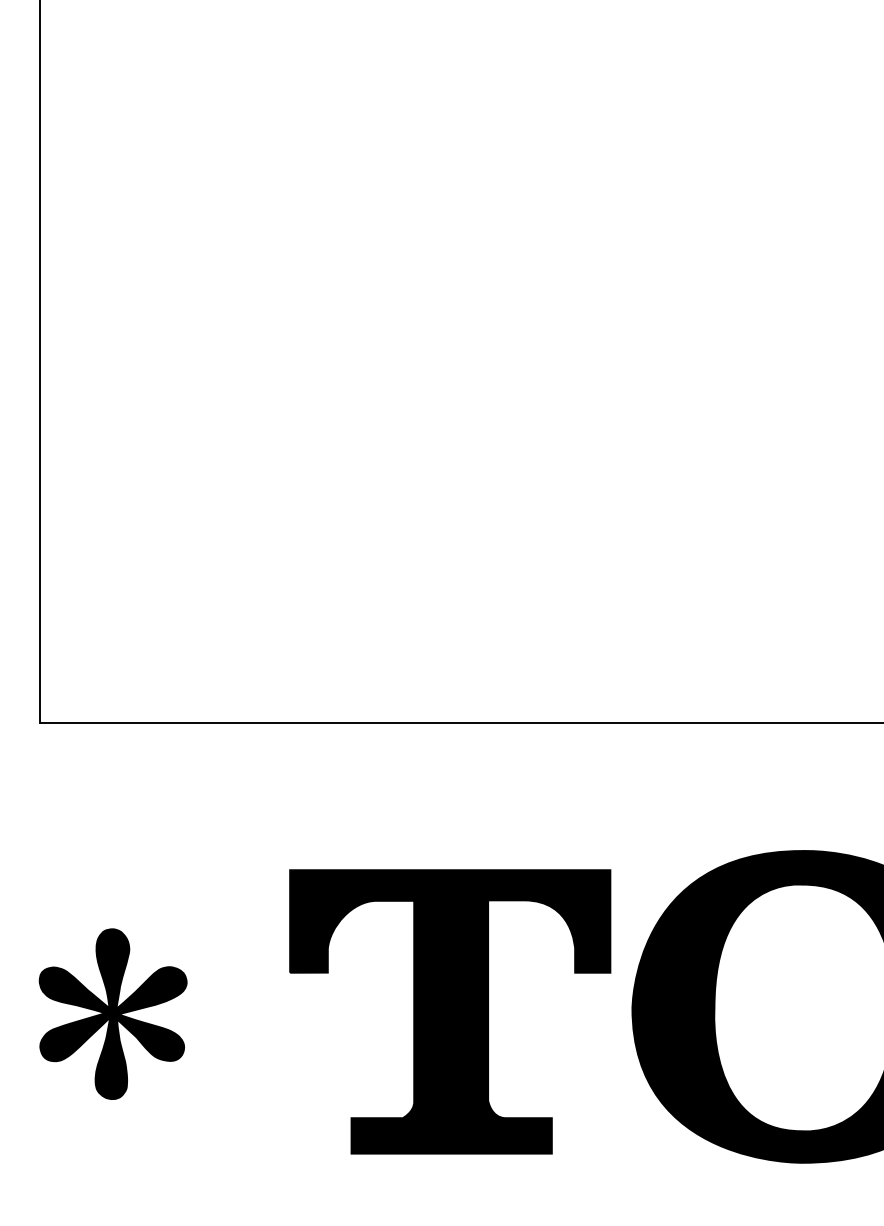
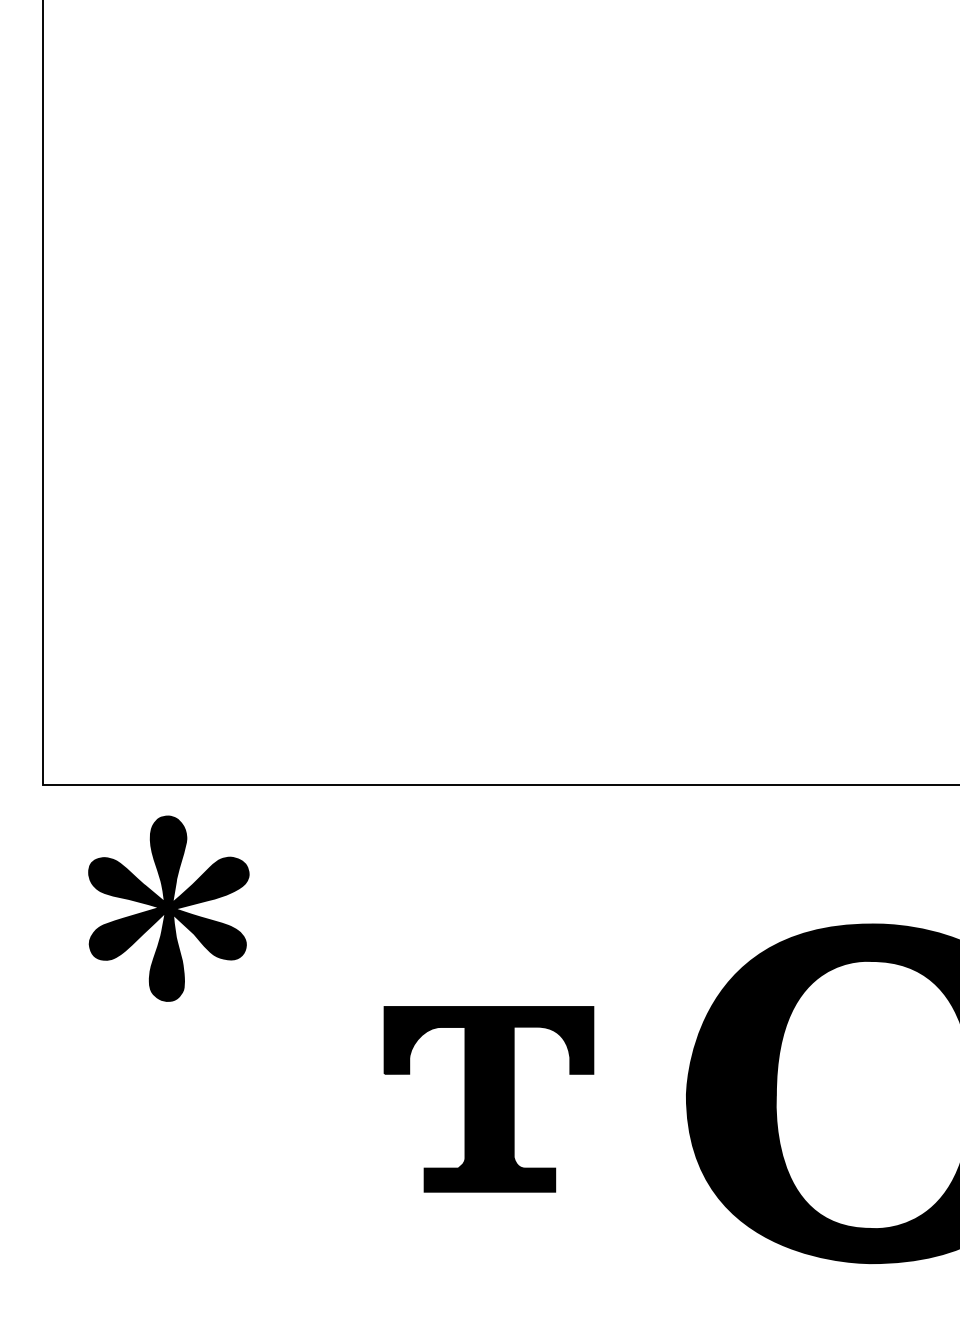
part: (449, 1012) -> (488, 1099), size x0.6
part: (112, 1013) -> (168, 908), moved

